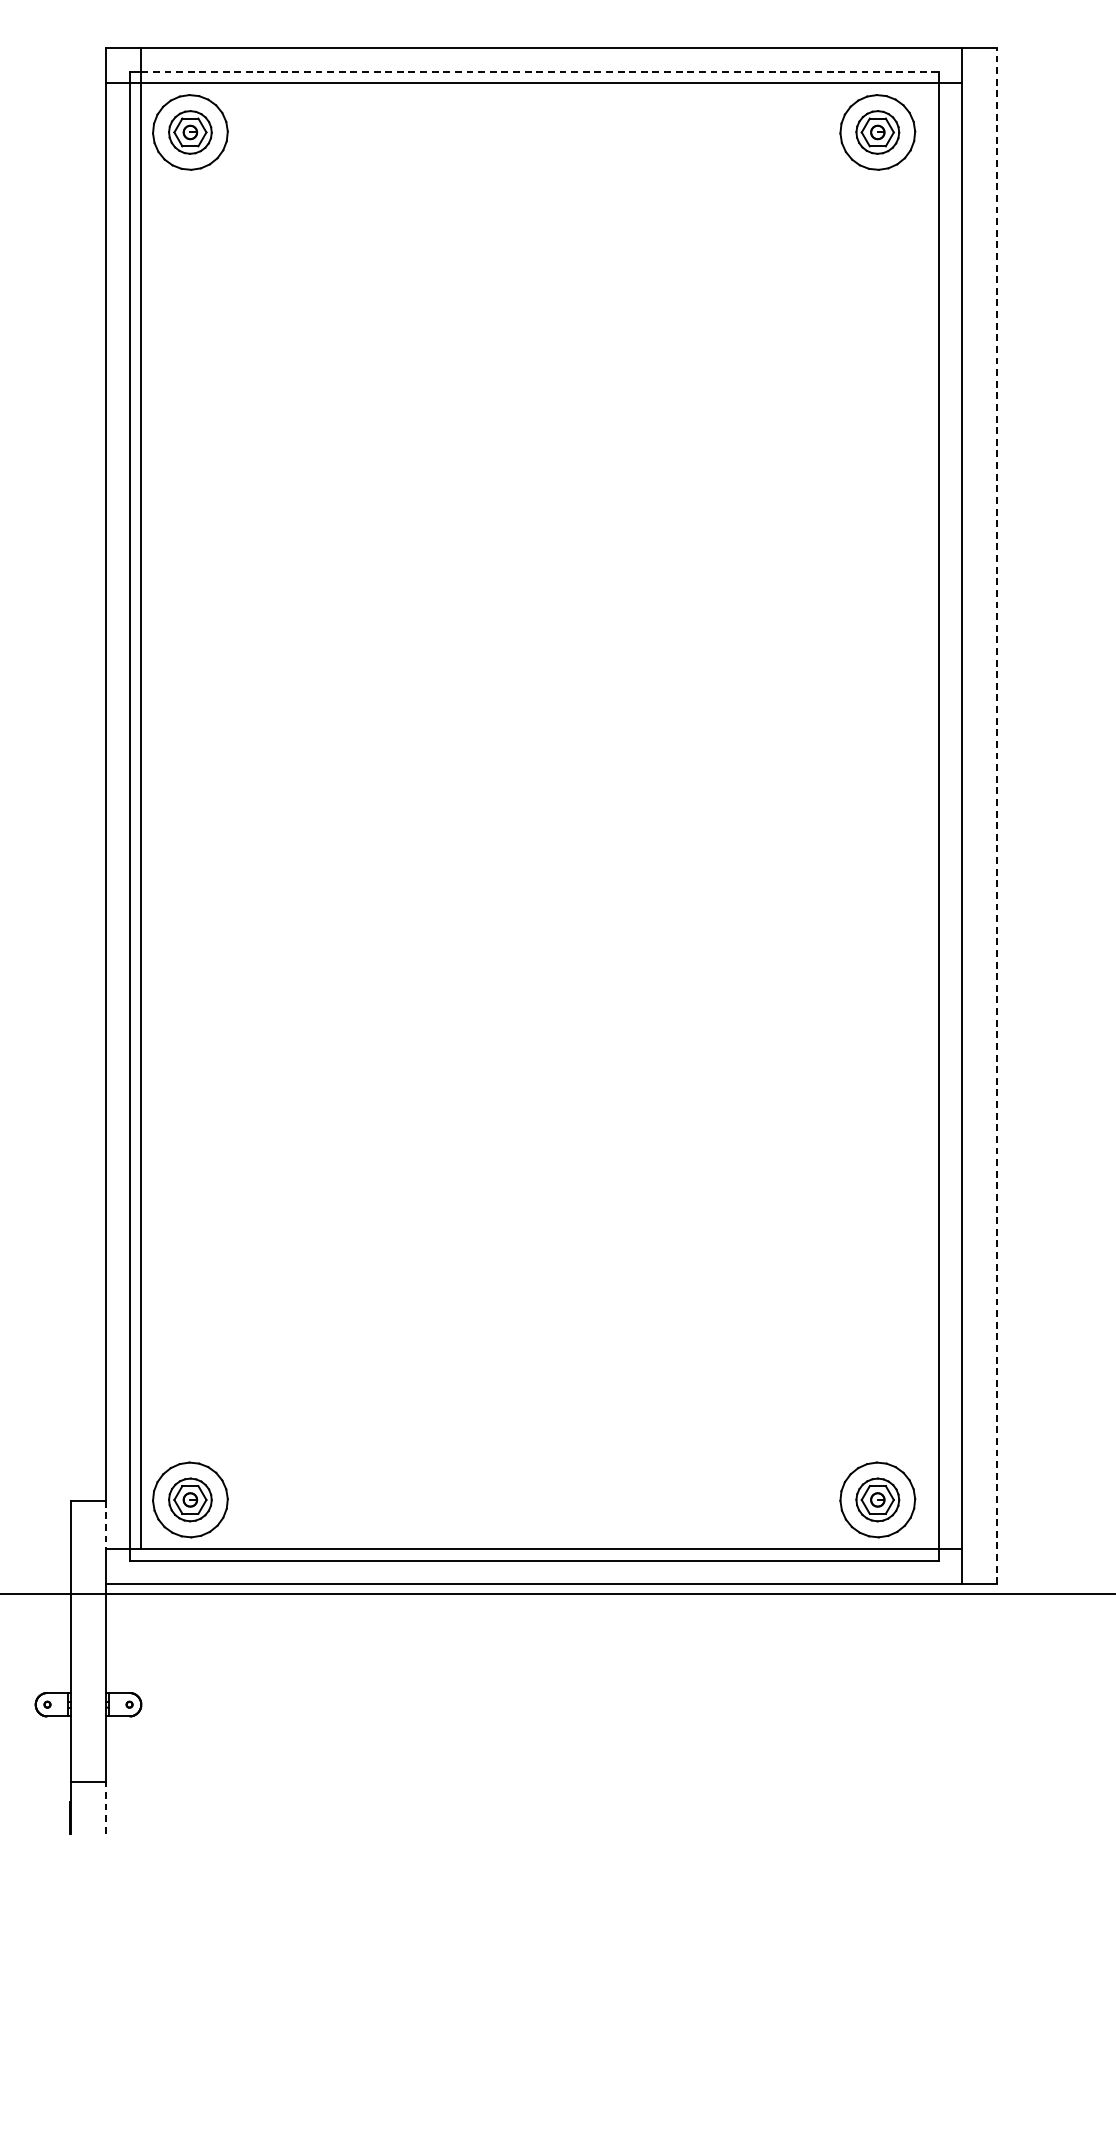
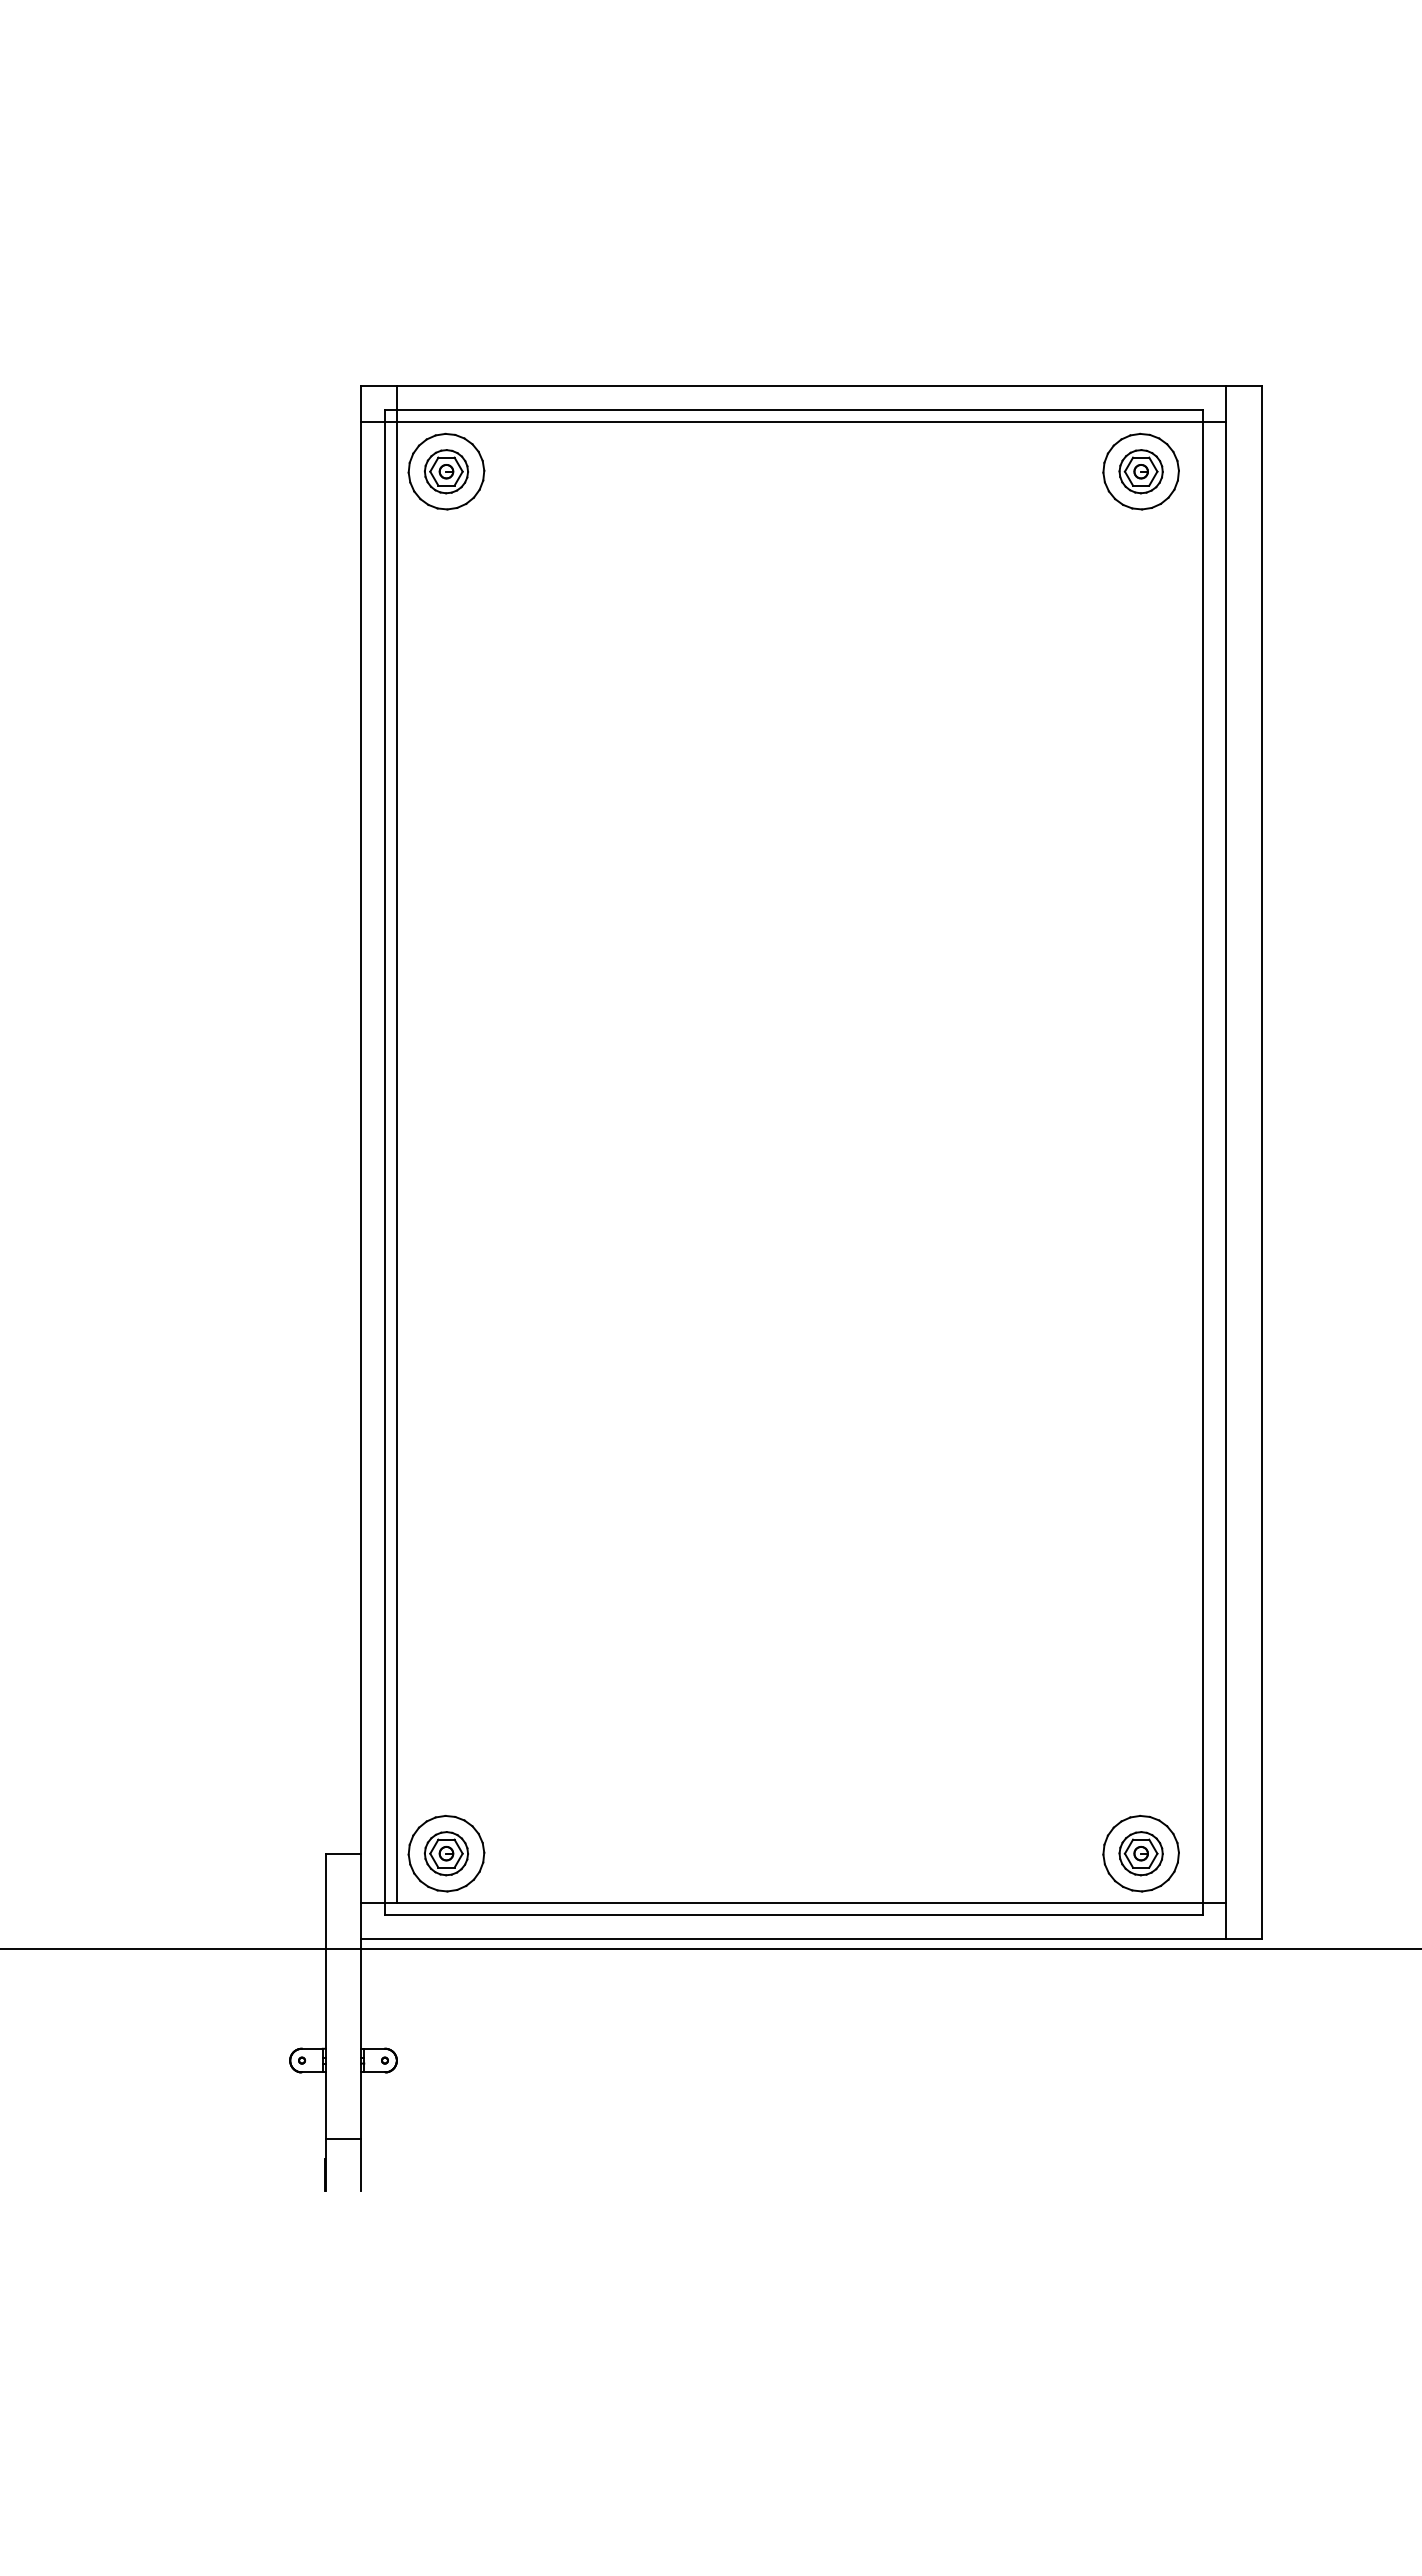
line: (539, 71) -> (799, 410), dashed -> solid
line: (996, 816) -> (1261, 1162), dashed -> solid
line: (106, 1525) -> (361, 1879), dashed -> solid
line: (106, 1807) -> (361, 2164), dashed -> solid

